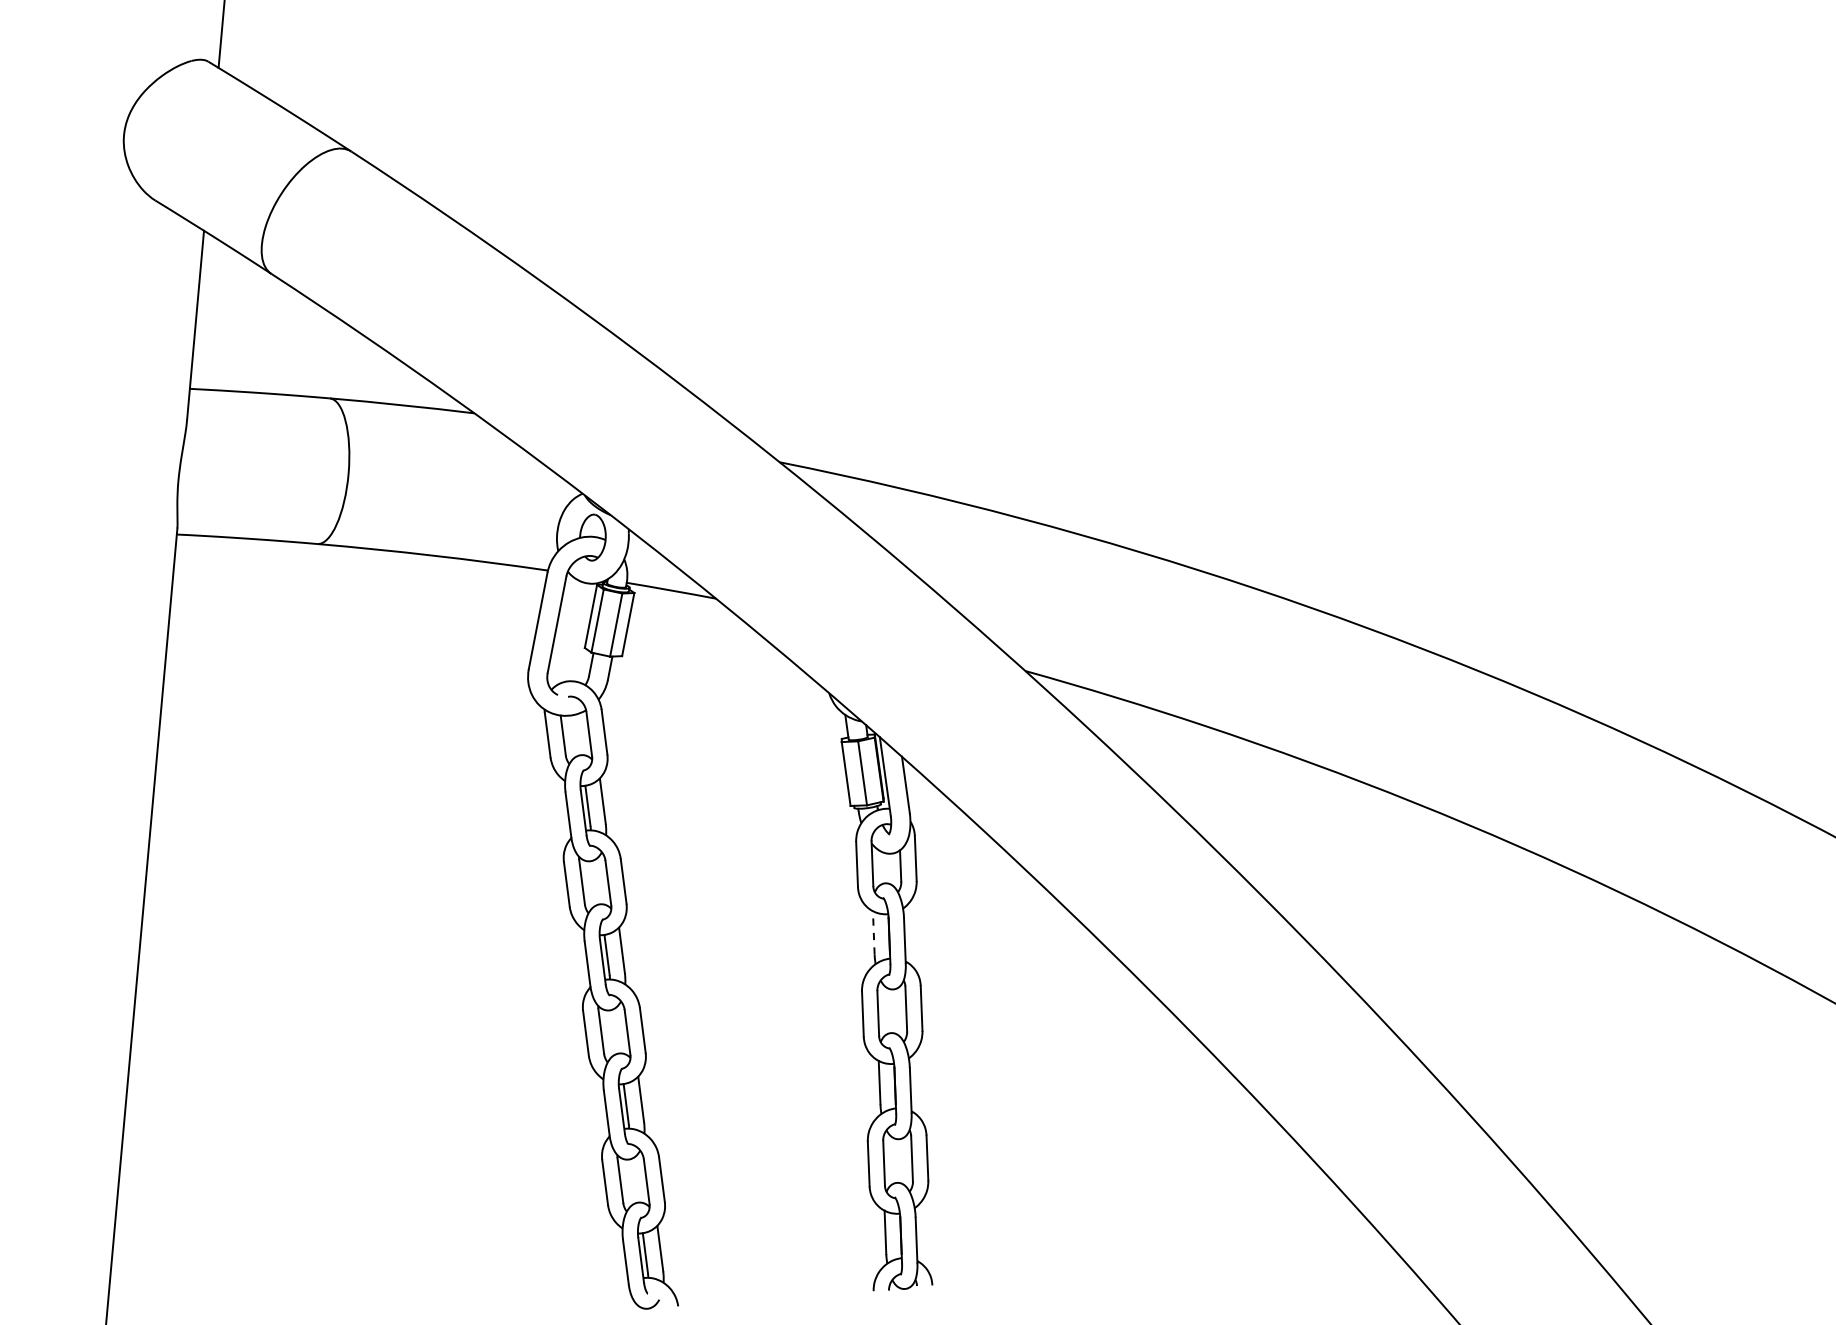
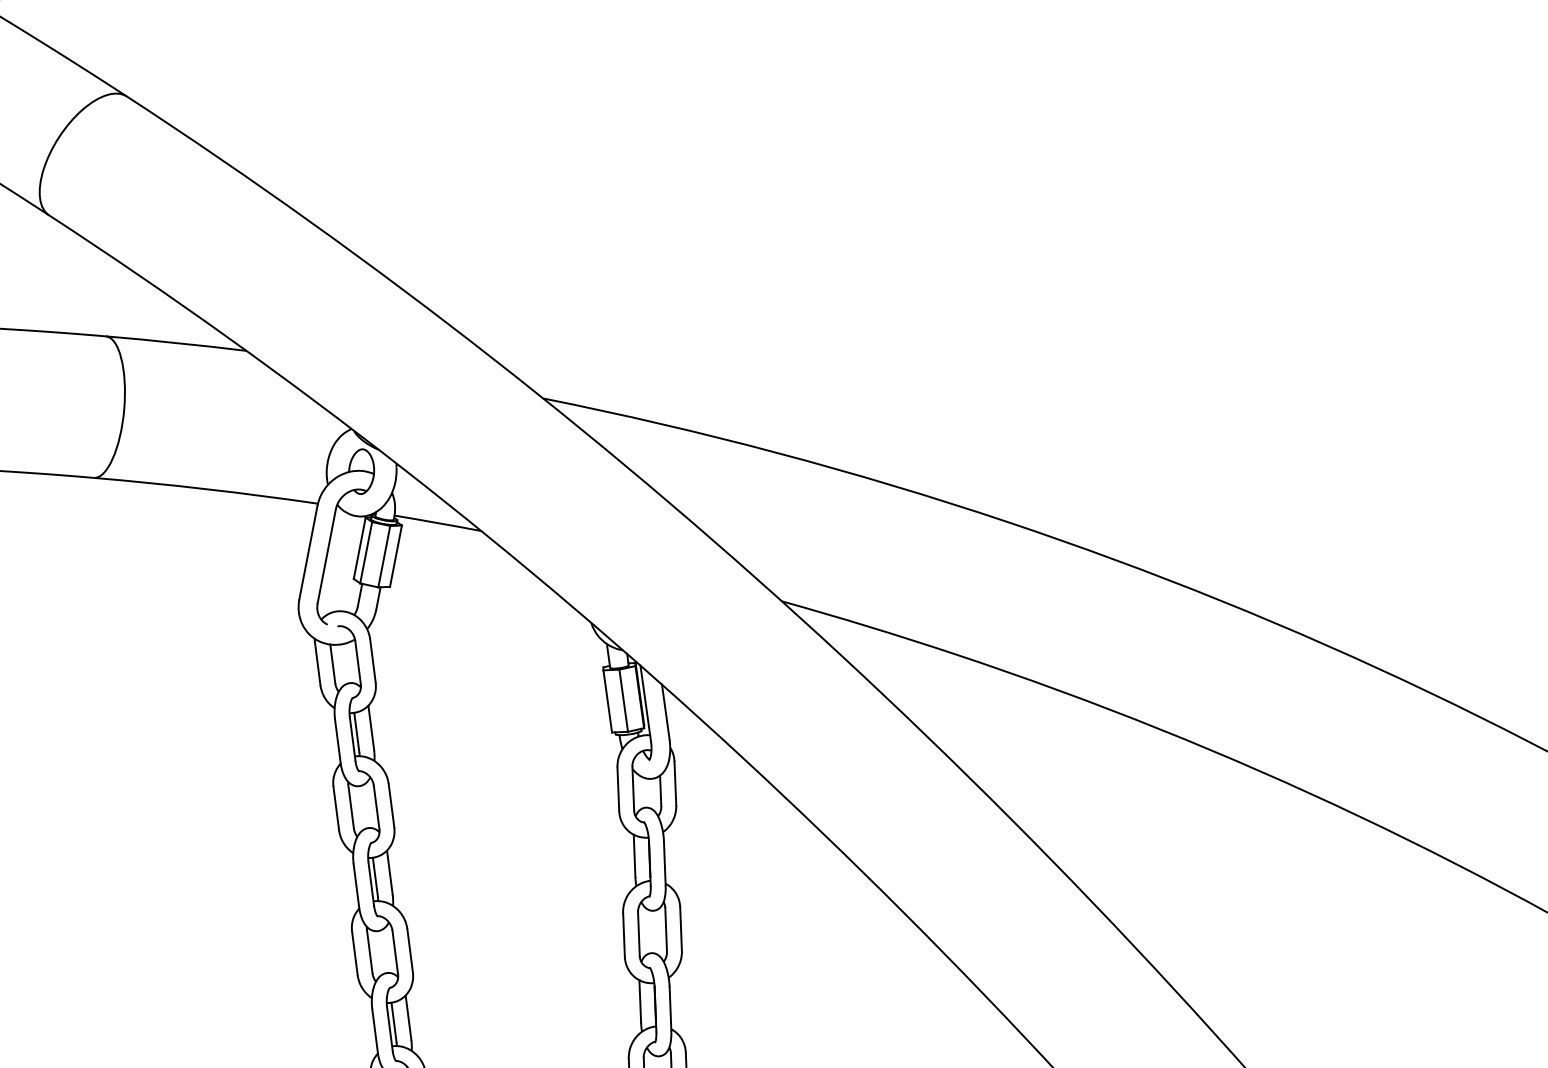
line: (873, 932) -> (634, 855), dashed -> solid

